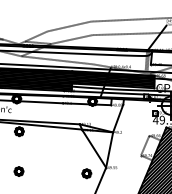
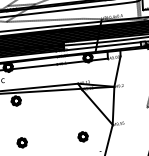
part: (86, 173) -> (82, 136), moved

